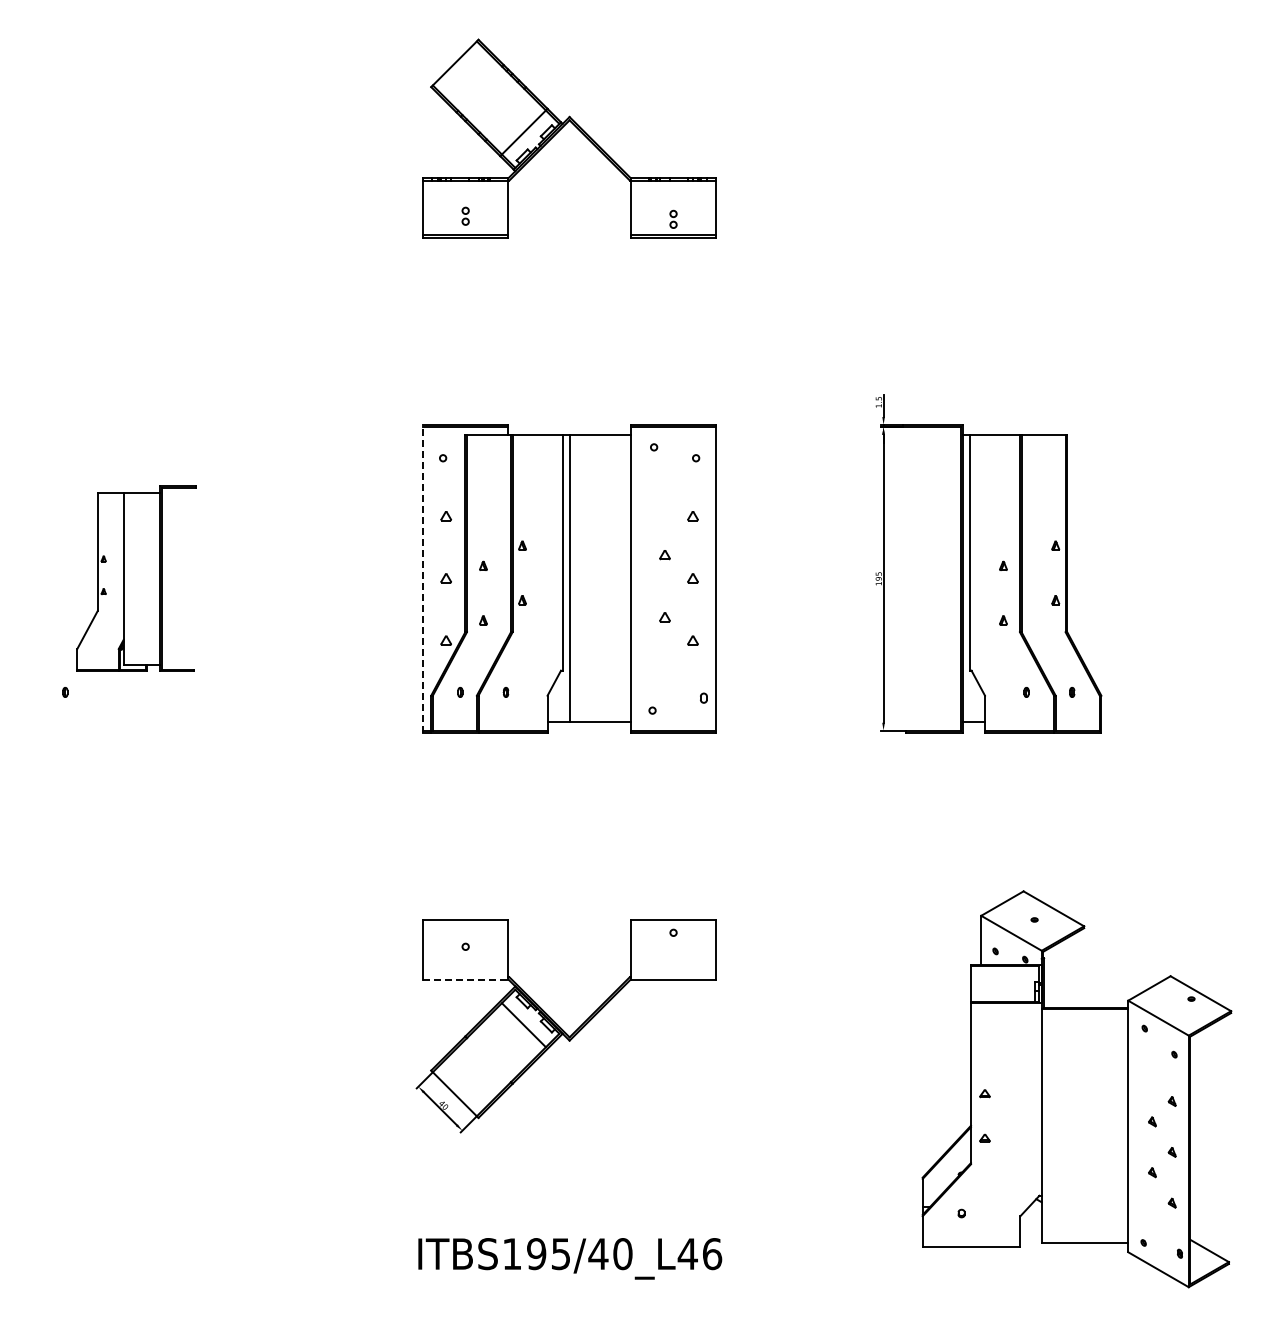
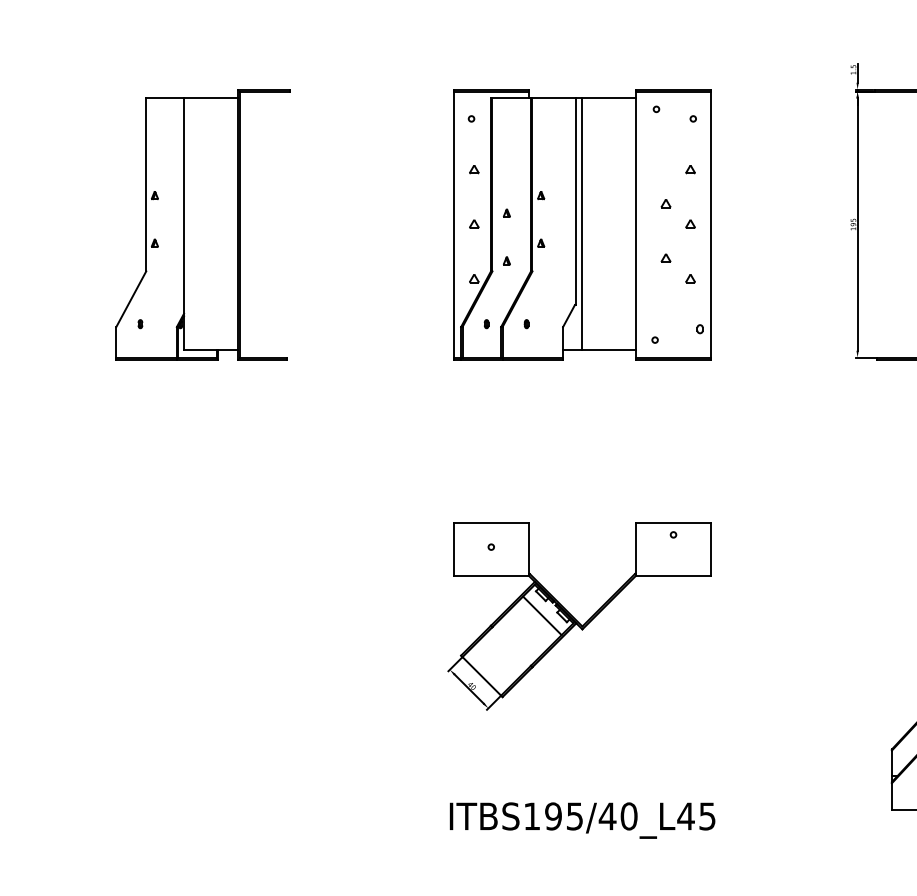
part: (136, 578) -> (202, 224), size x1.67
line: (422, 578) -> (453, 224), dashed -> solid
line: (465, 979) -> (491, 575), dashed -> solid
text: (712, 1254) -> (707, 816), ITBS195/40_L46 -> ITBS195/40_L45

